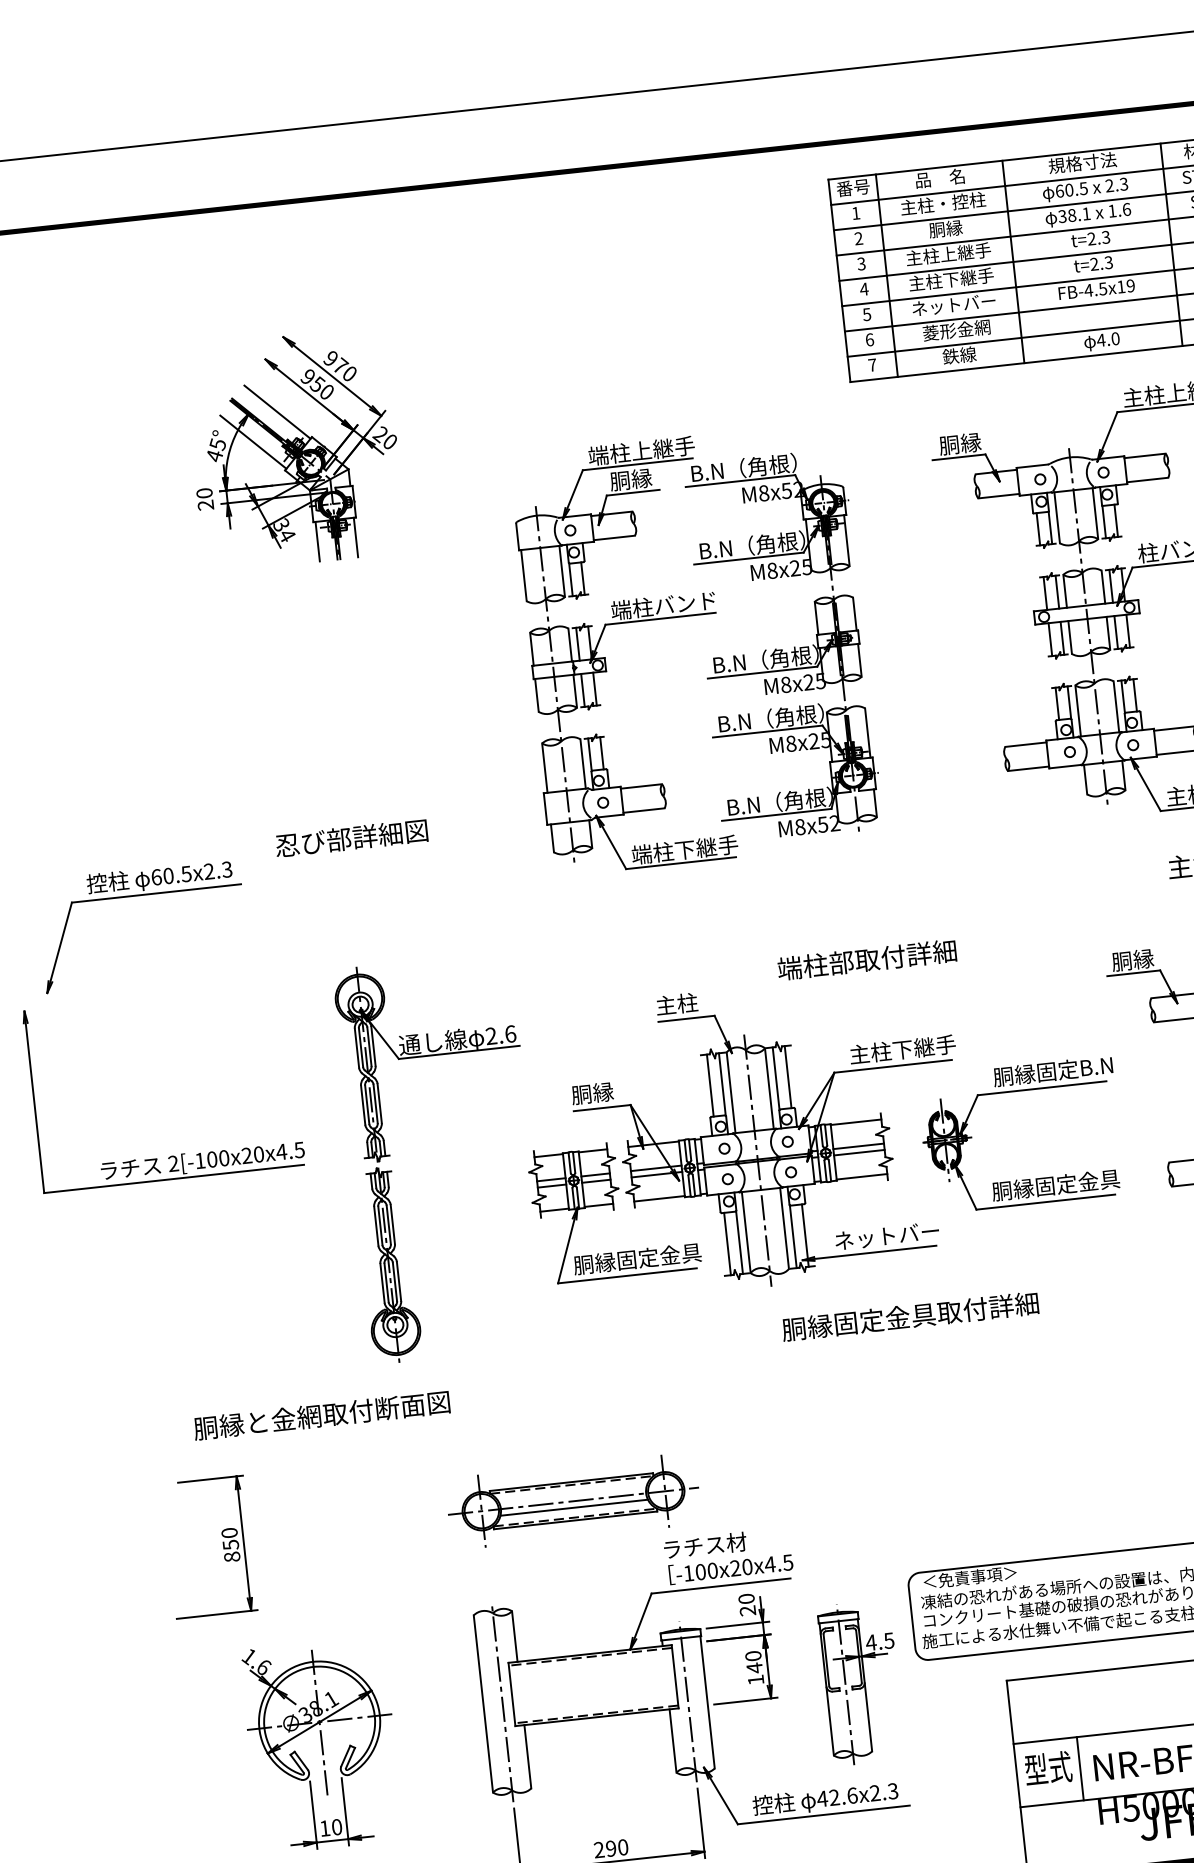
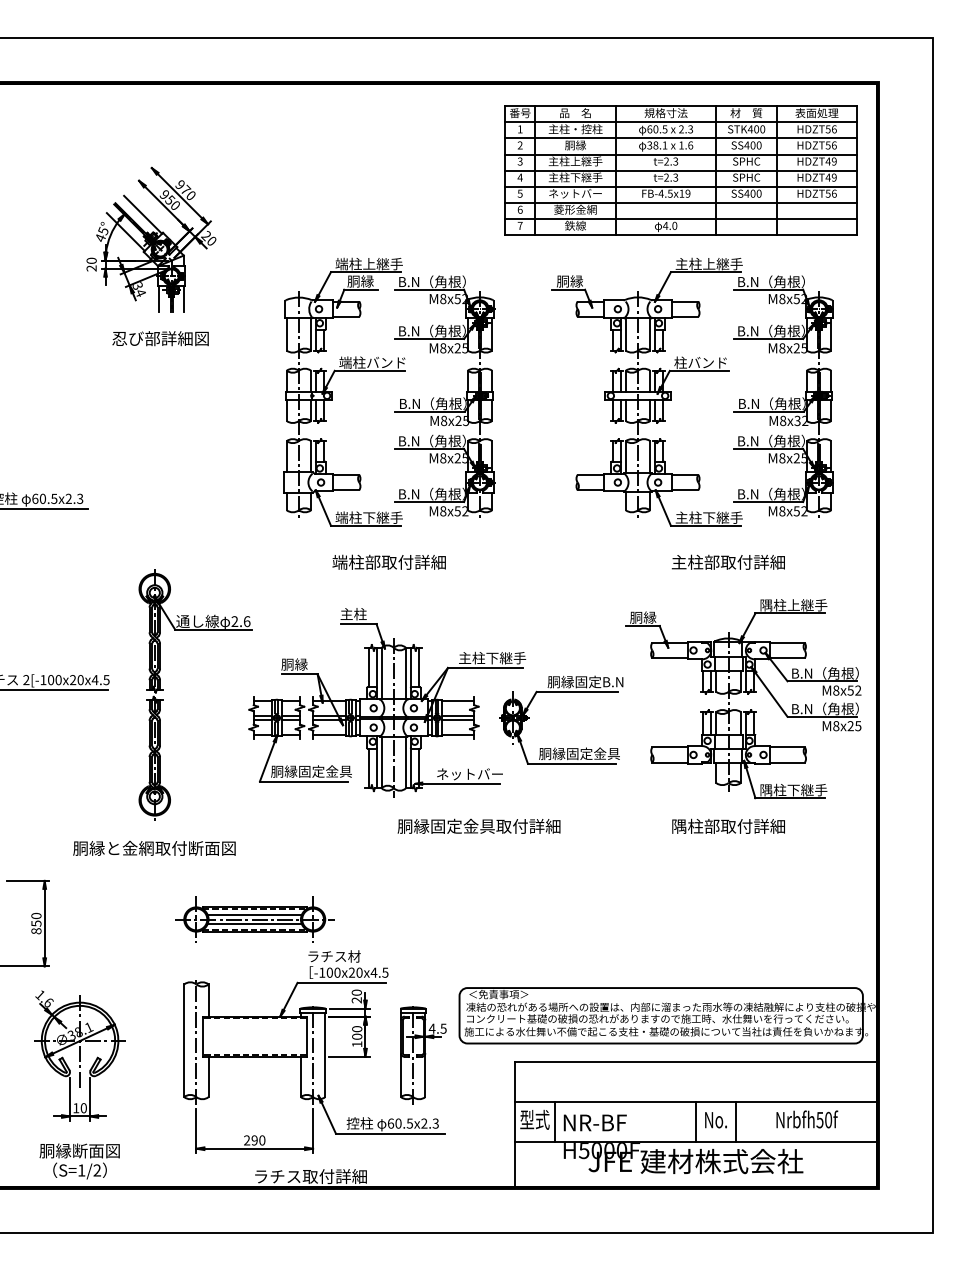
text: (351, 837) -> (160, 338), moved
text: (865, 958) -> (388, 561), moved
text: (321, 1414) -> (154, 847), moved
line: (572, 1494) -> (254, 915), added
text: (755, 1667) -> (357, 1036), 140 -> 100
text: (837, 1797) -> (400, 1123), 42.6x2.3 -> 60.5x2.3

